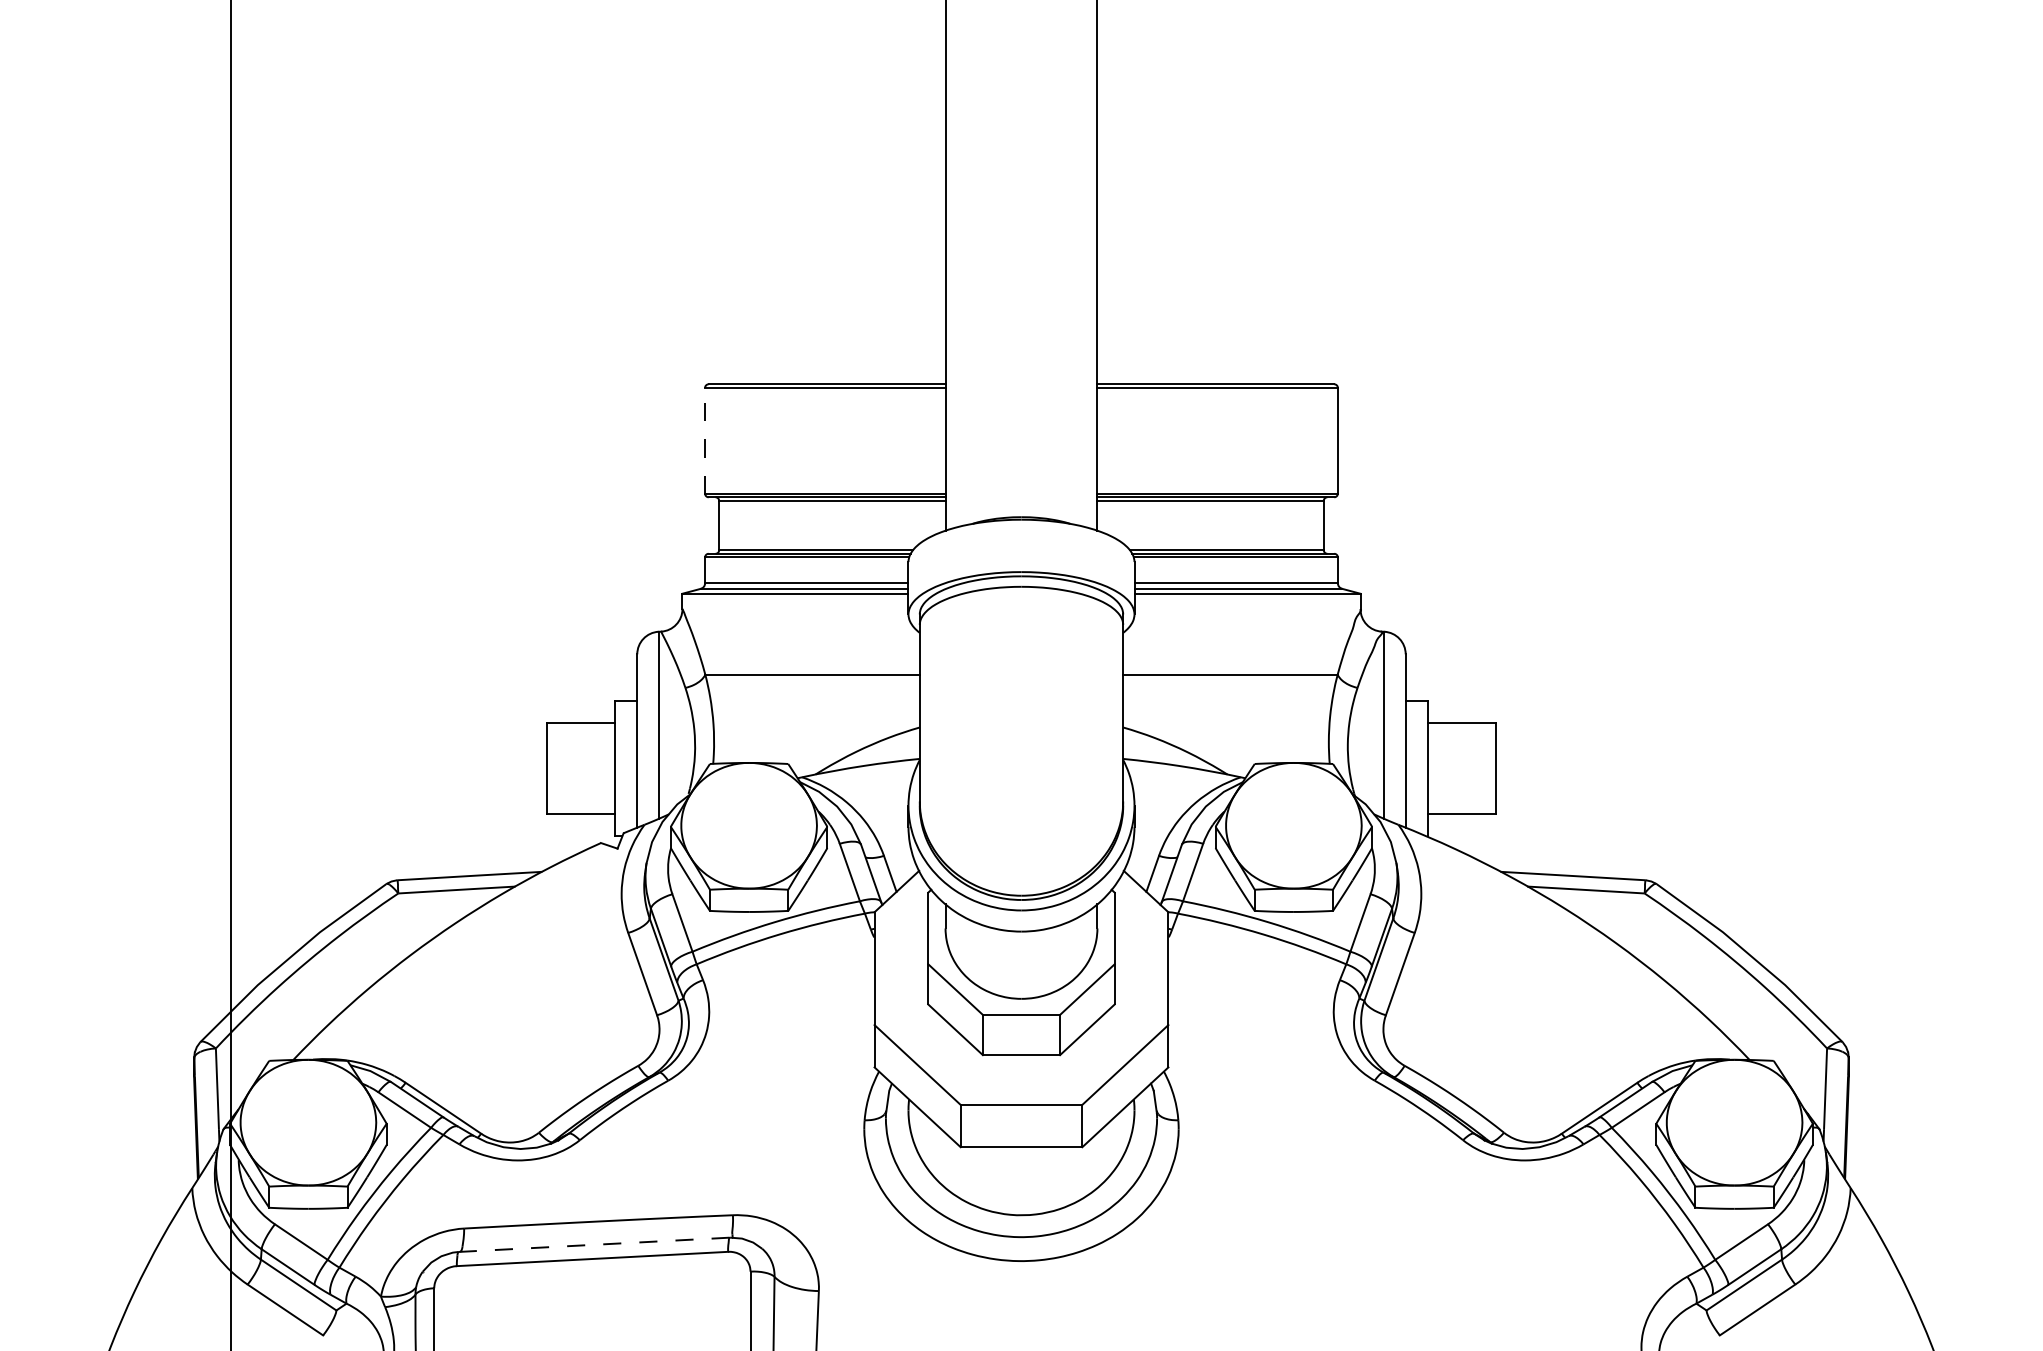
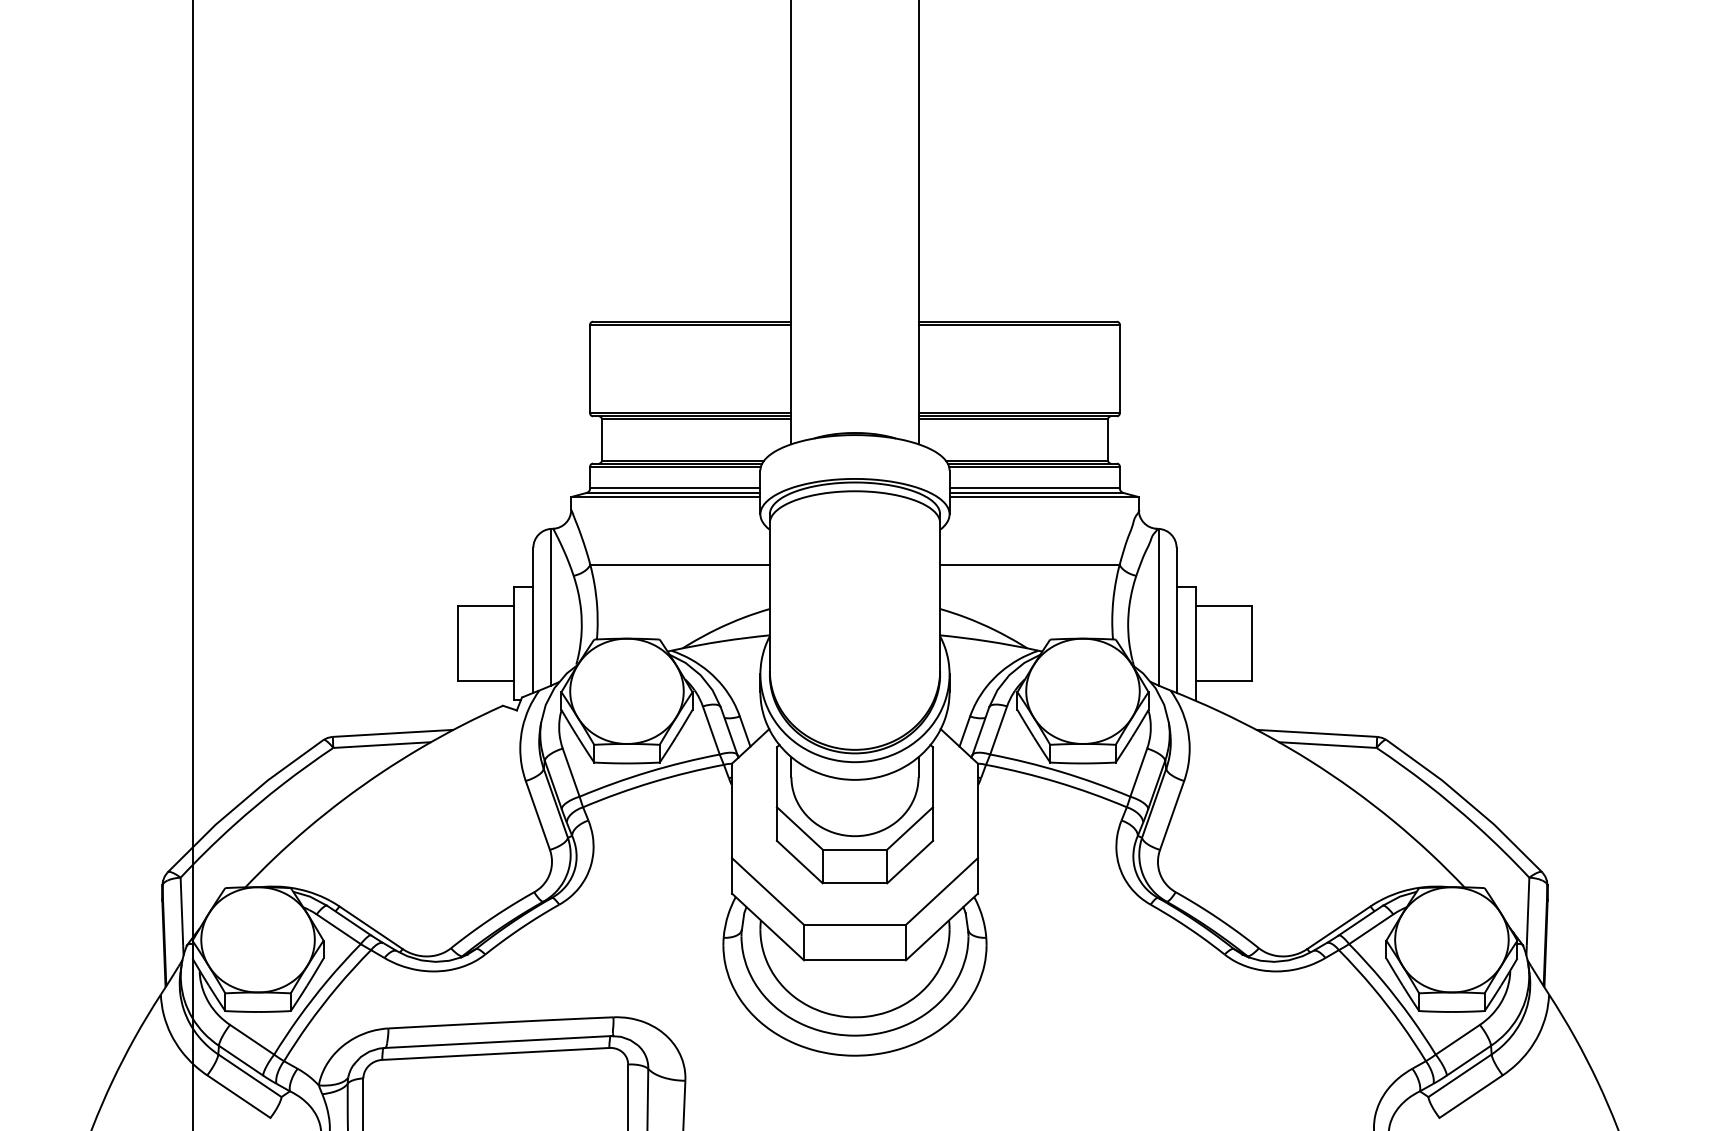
line: (705, 440) -> (590, 368), dashed -> solid
line: (594, 1245) -> (497, 1042), dashed -> solid

